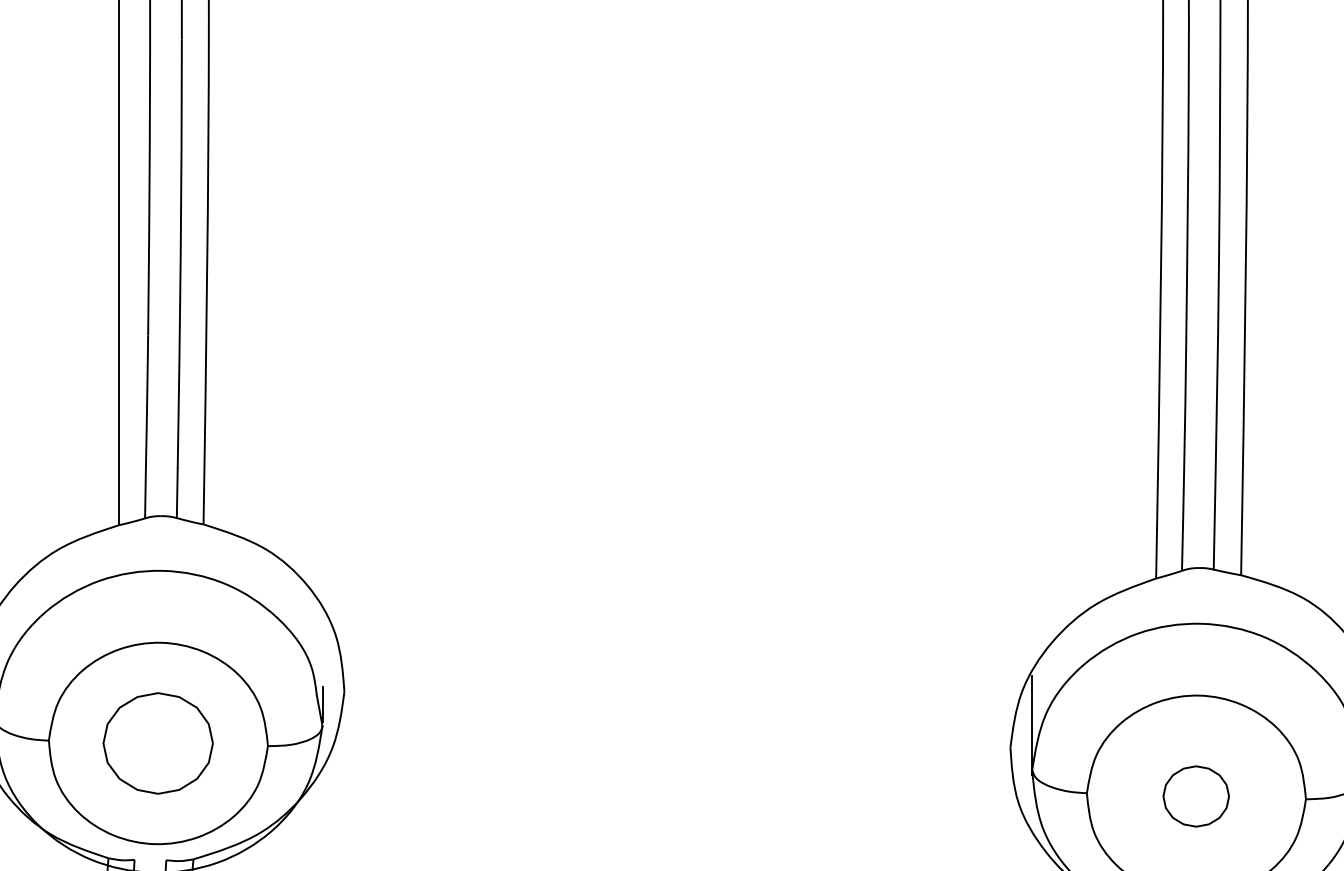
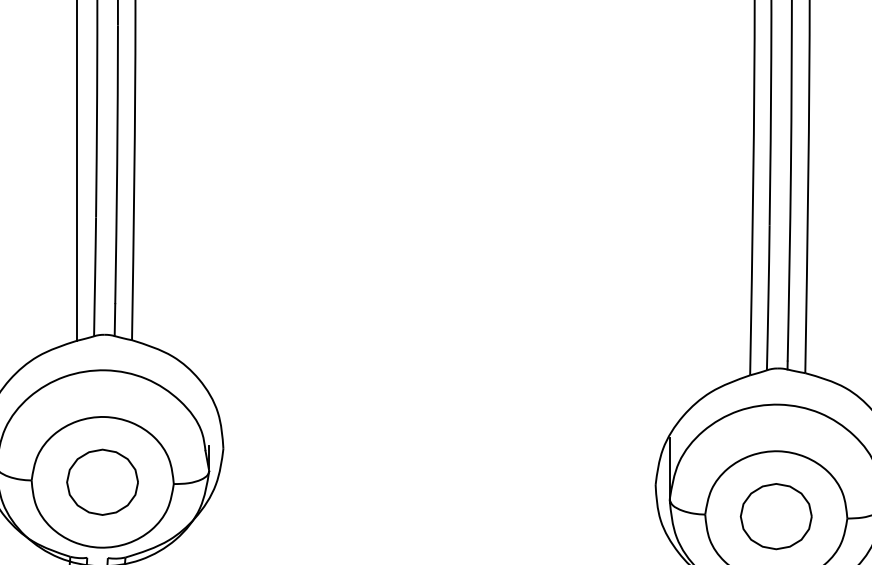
part: (1195, 796) -> (775, 516), size x1.67

